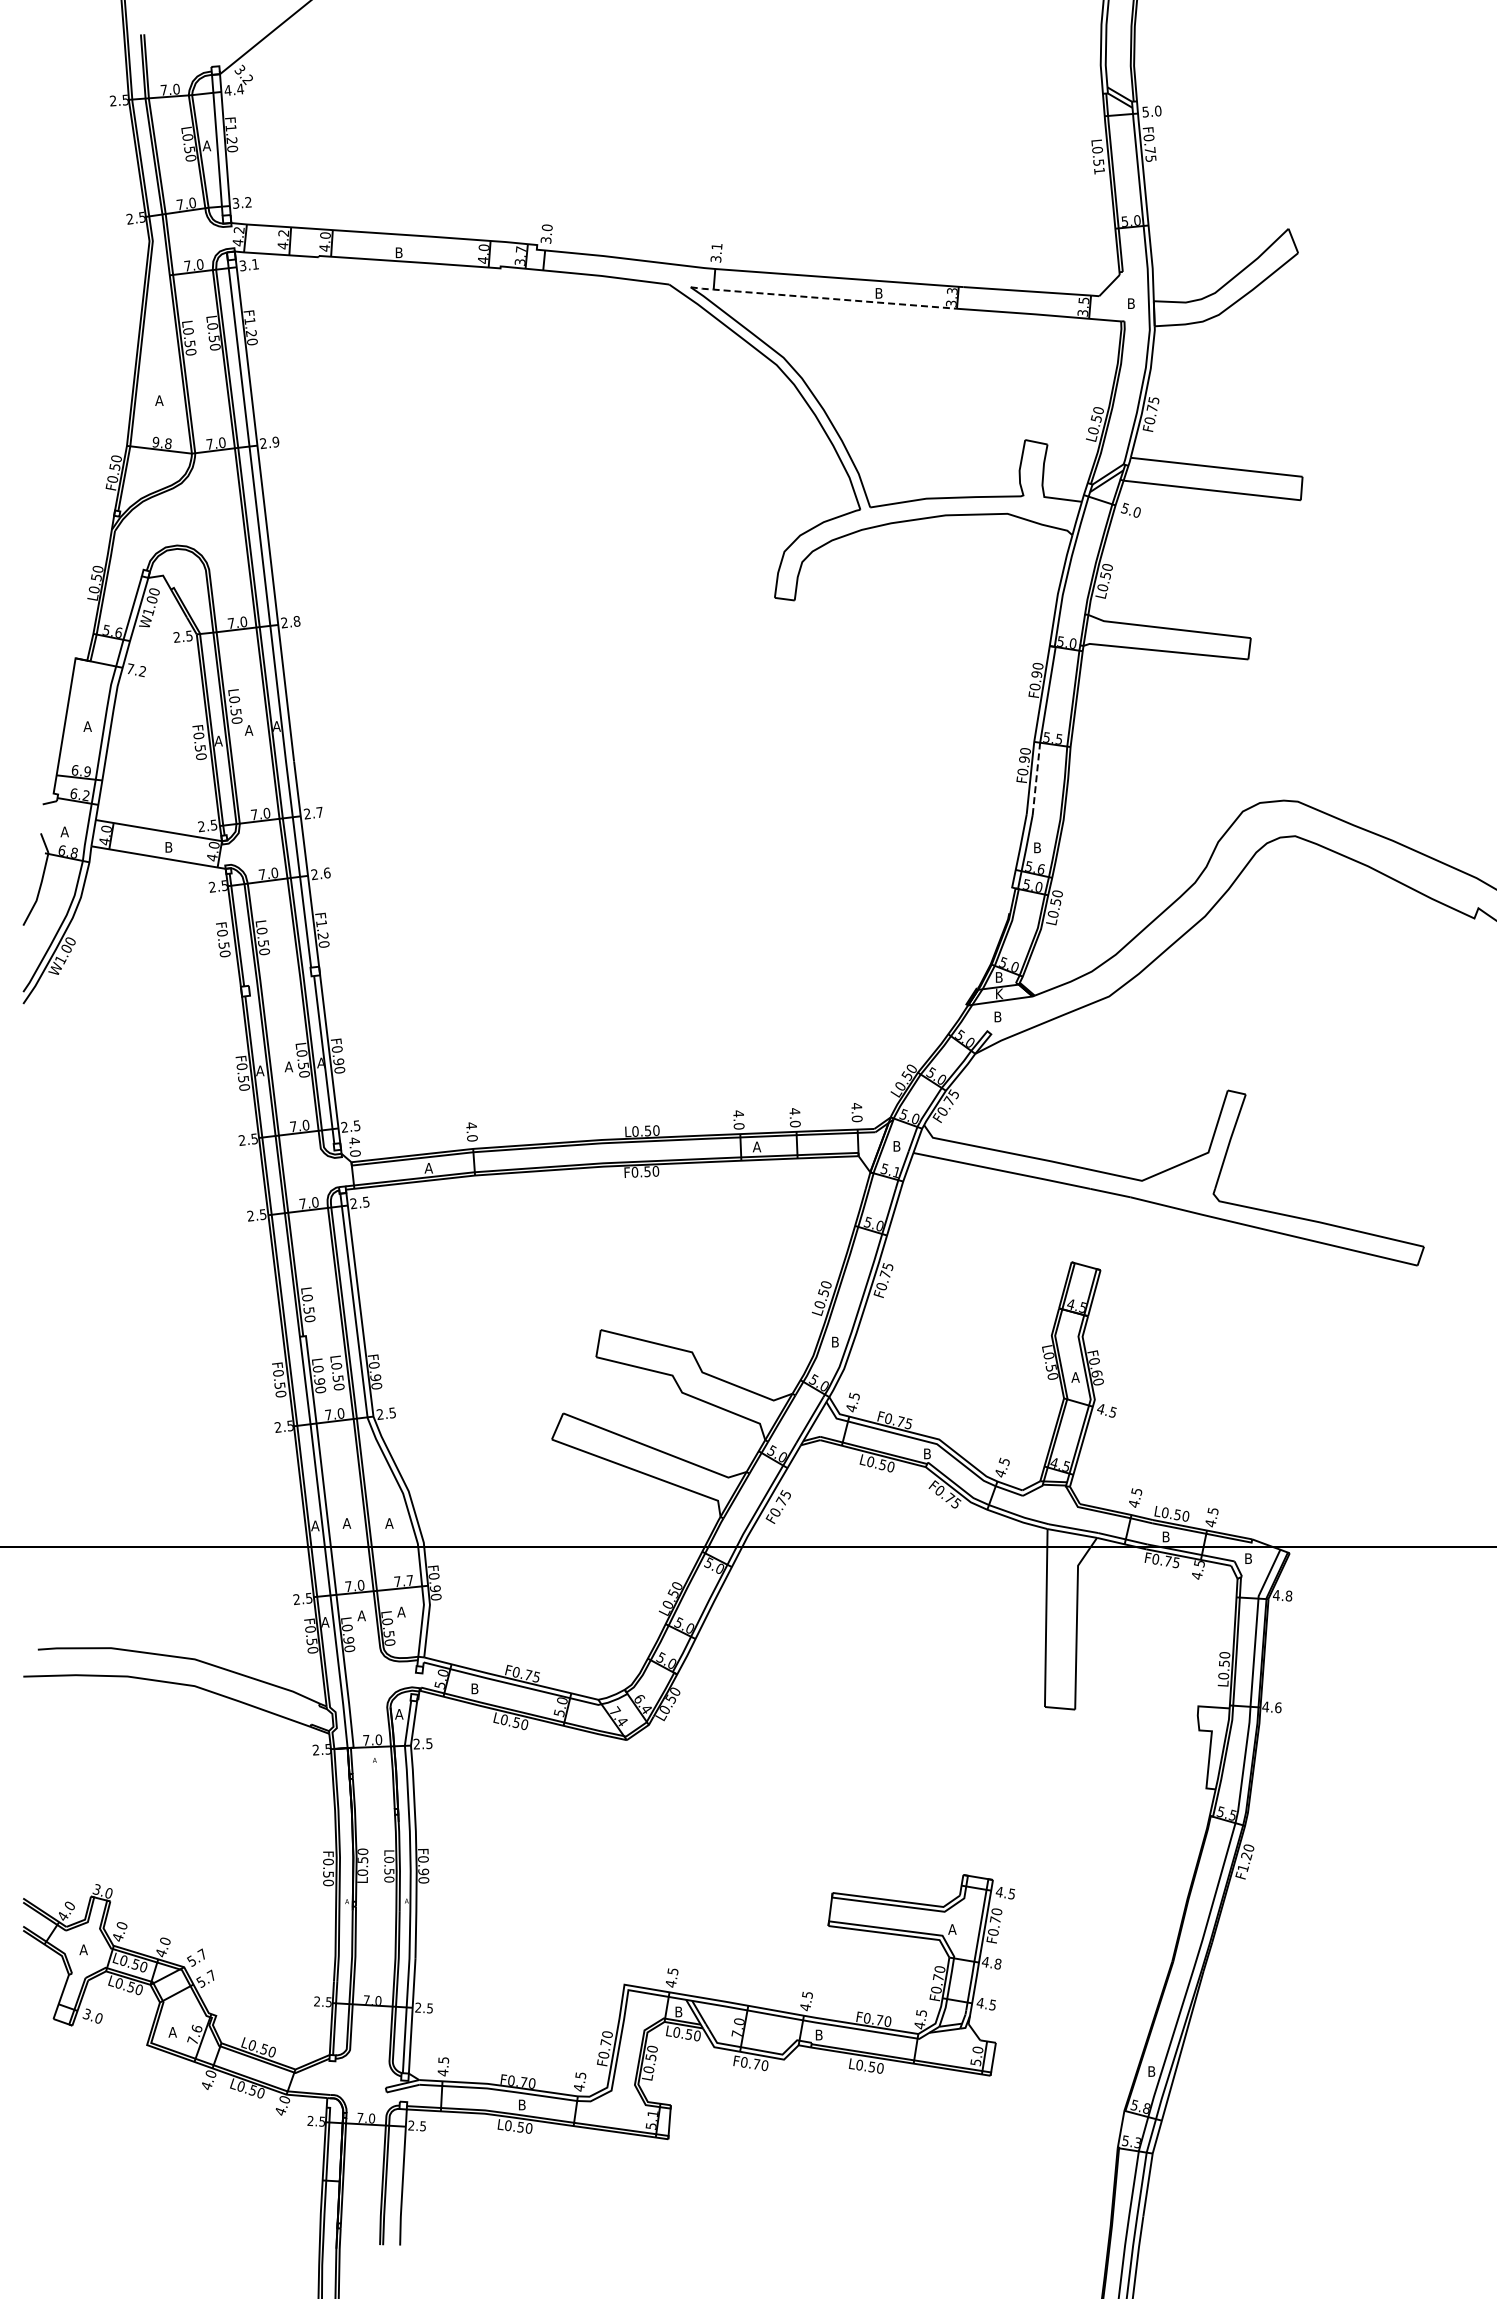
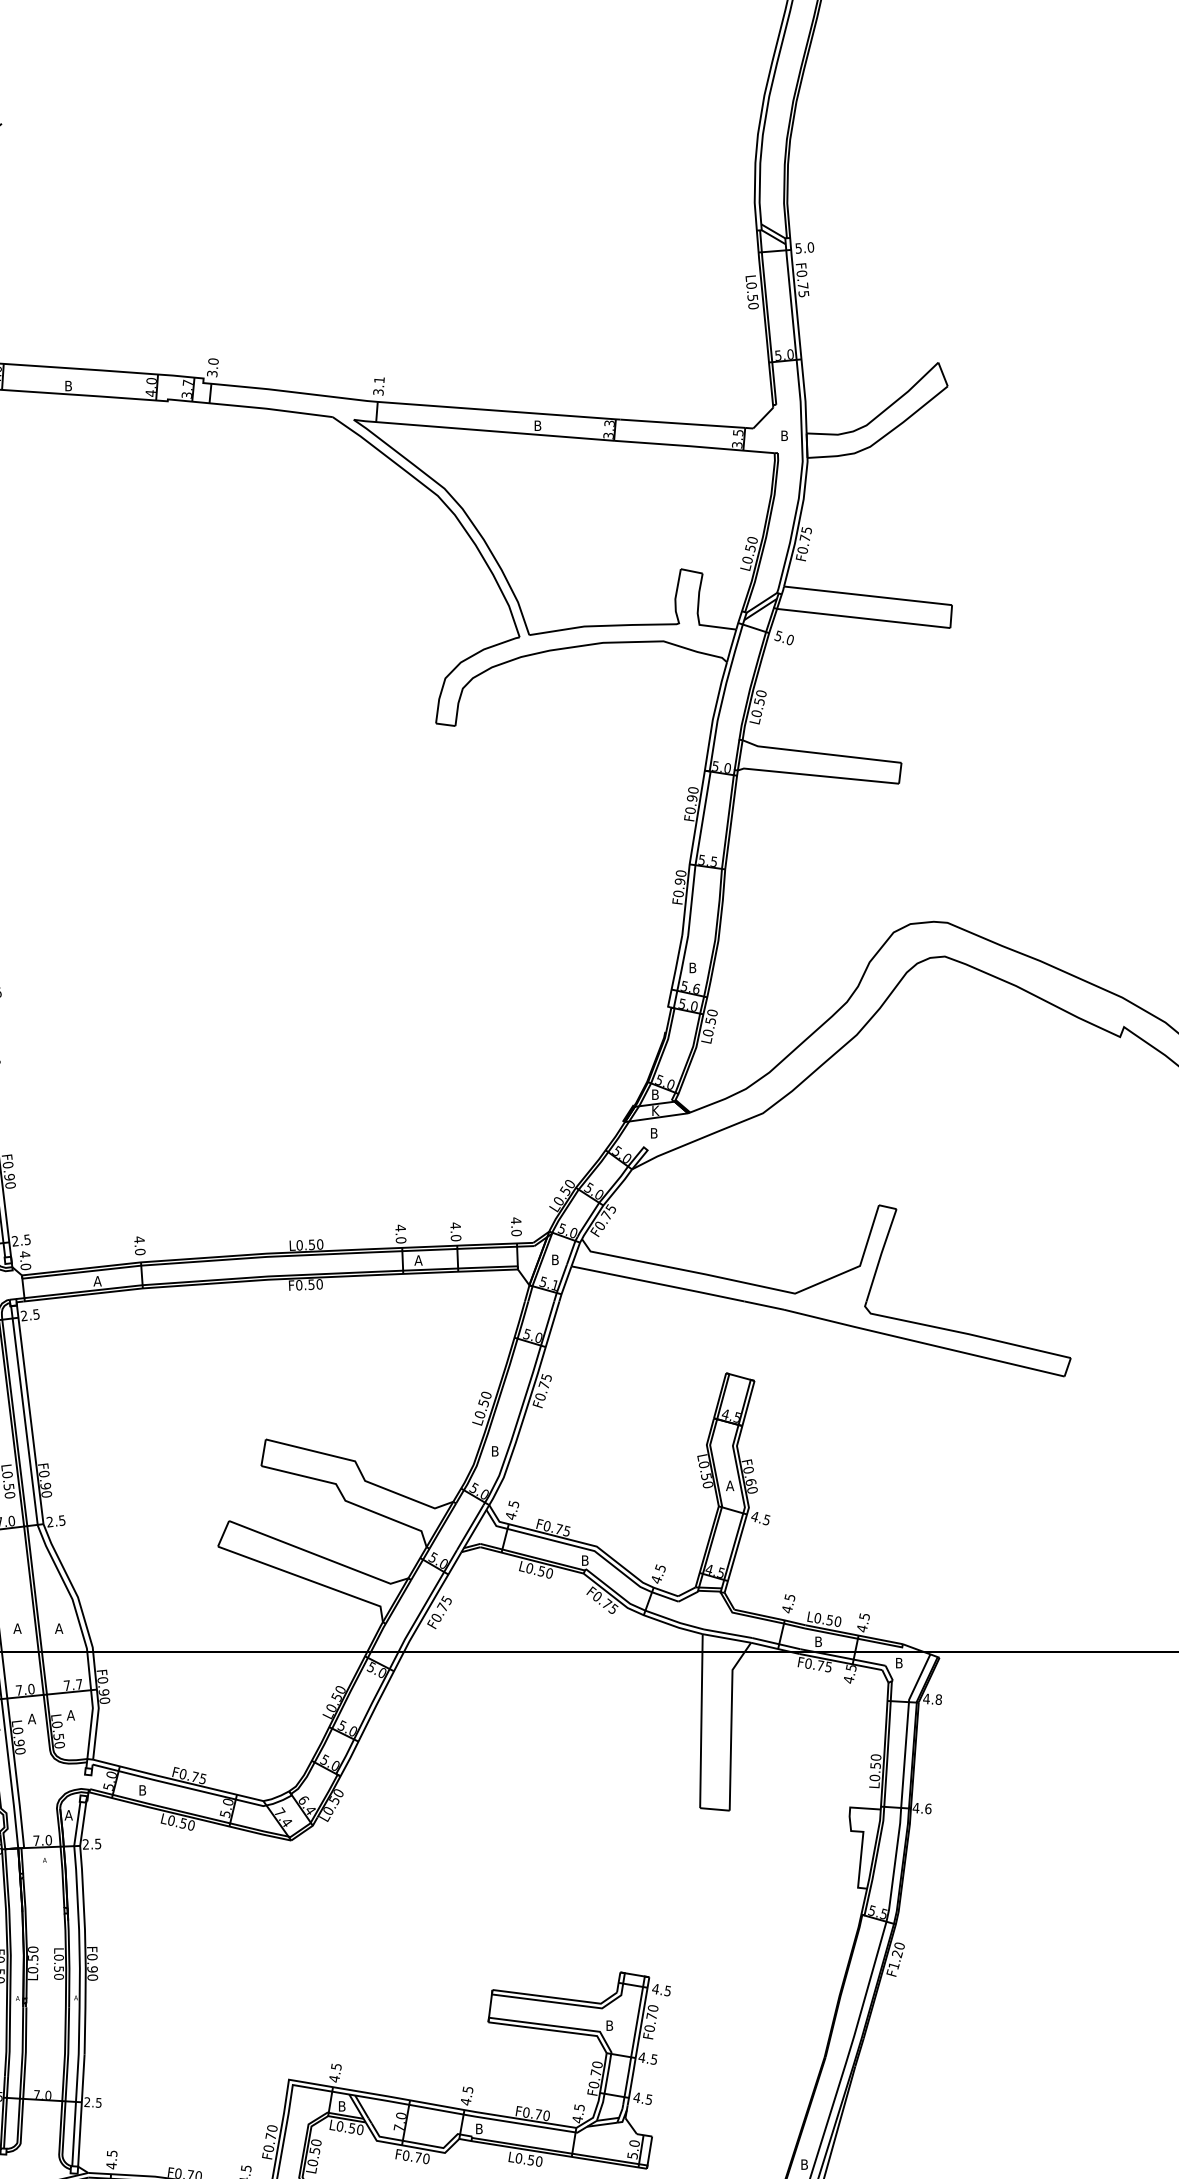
text: (1099, 170) -> (753, 305), L0.51 -> L0.50
line: (822, 298) -> (482, 430), dashed -> solid
line: (1036, 778) -> (691, 900), dashed -> solid
text: (952, 1929) -> (609, 2025), A -> B
text: (997, 1963) -> (653, 2058), 4.8 -> 4.5

